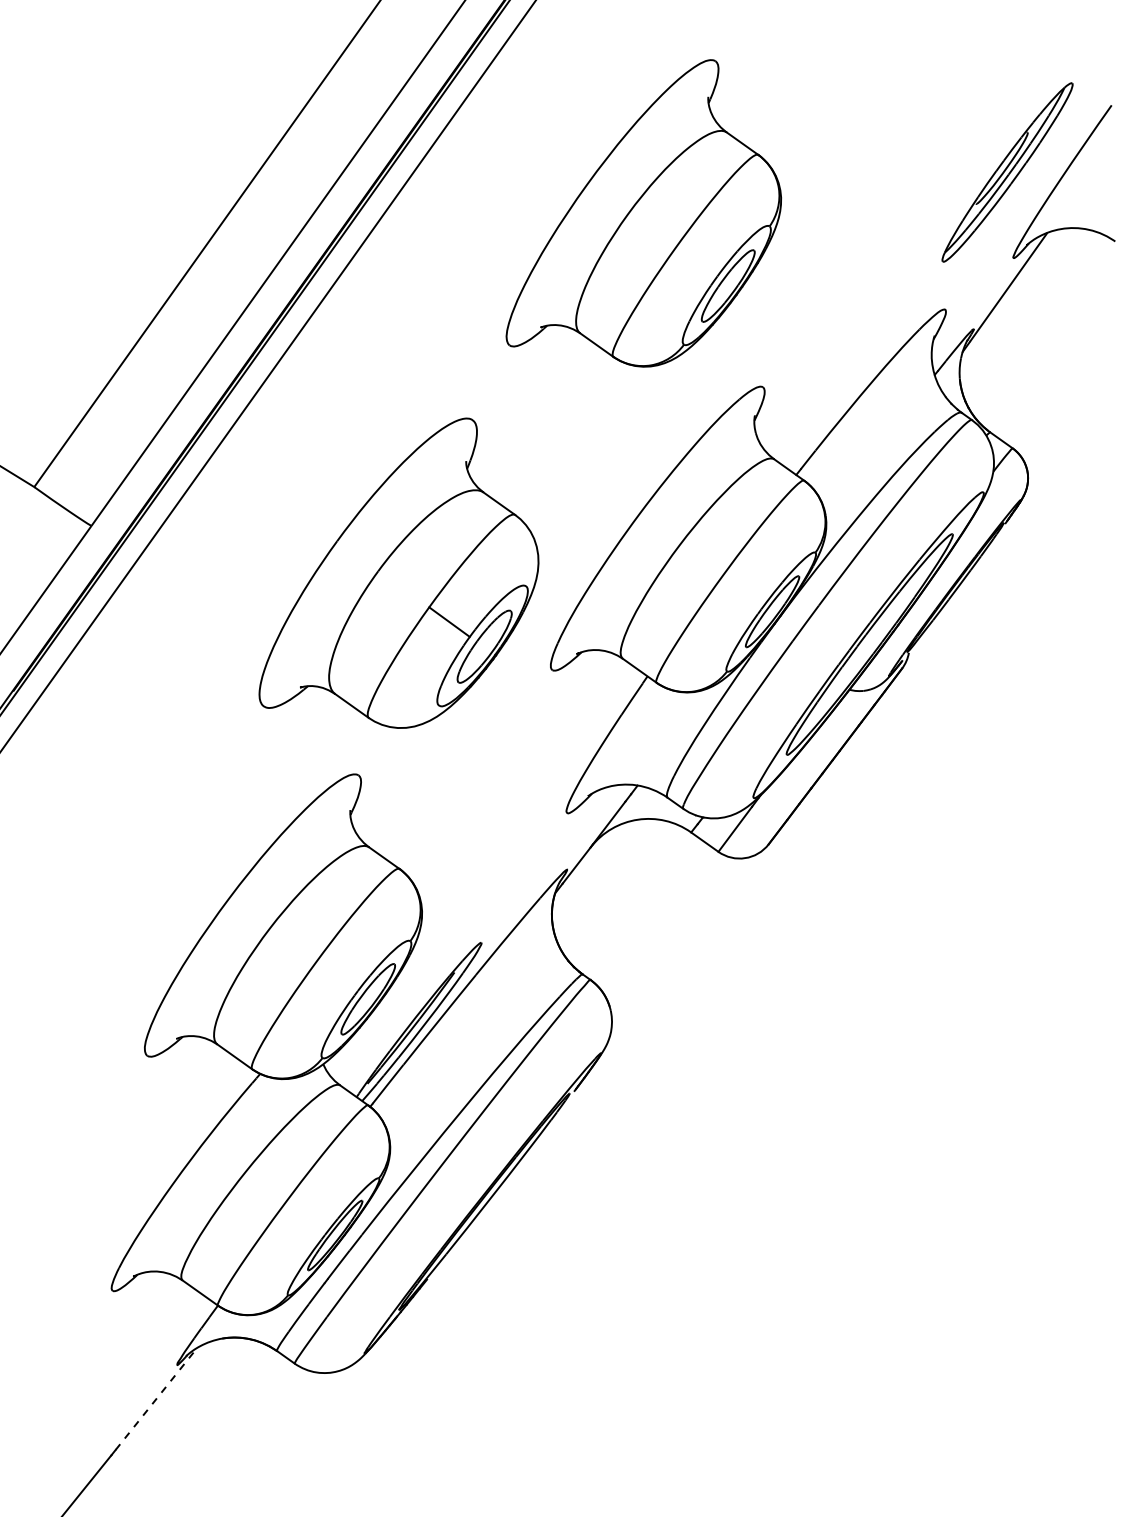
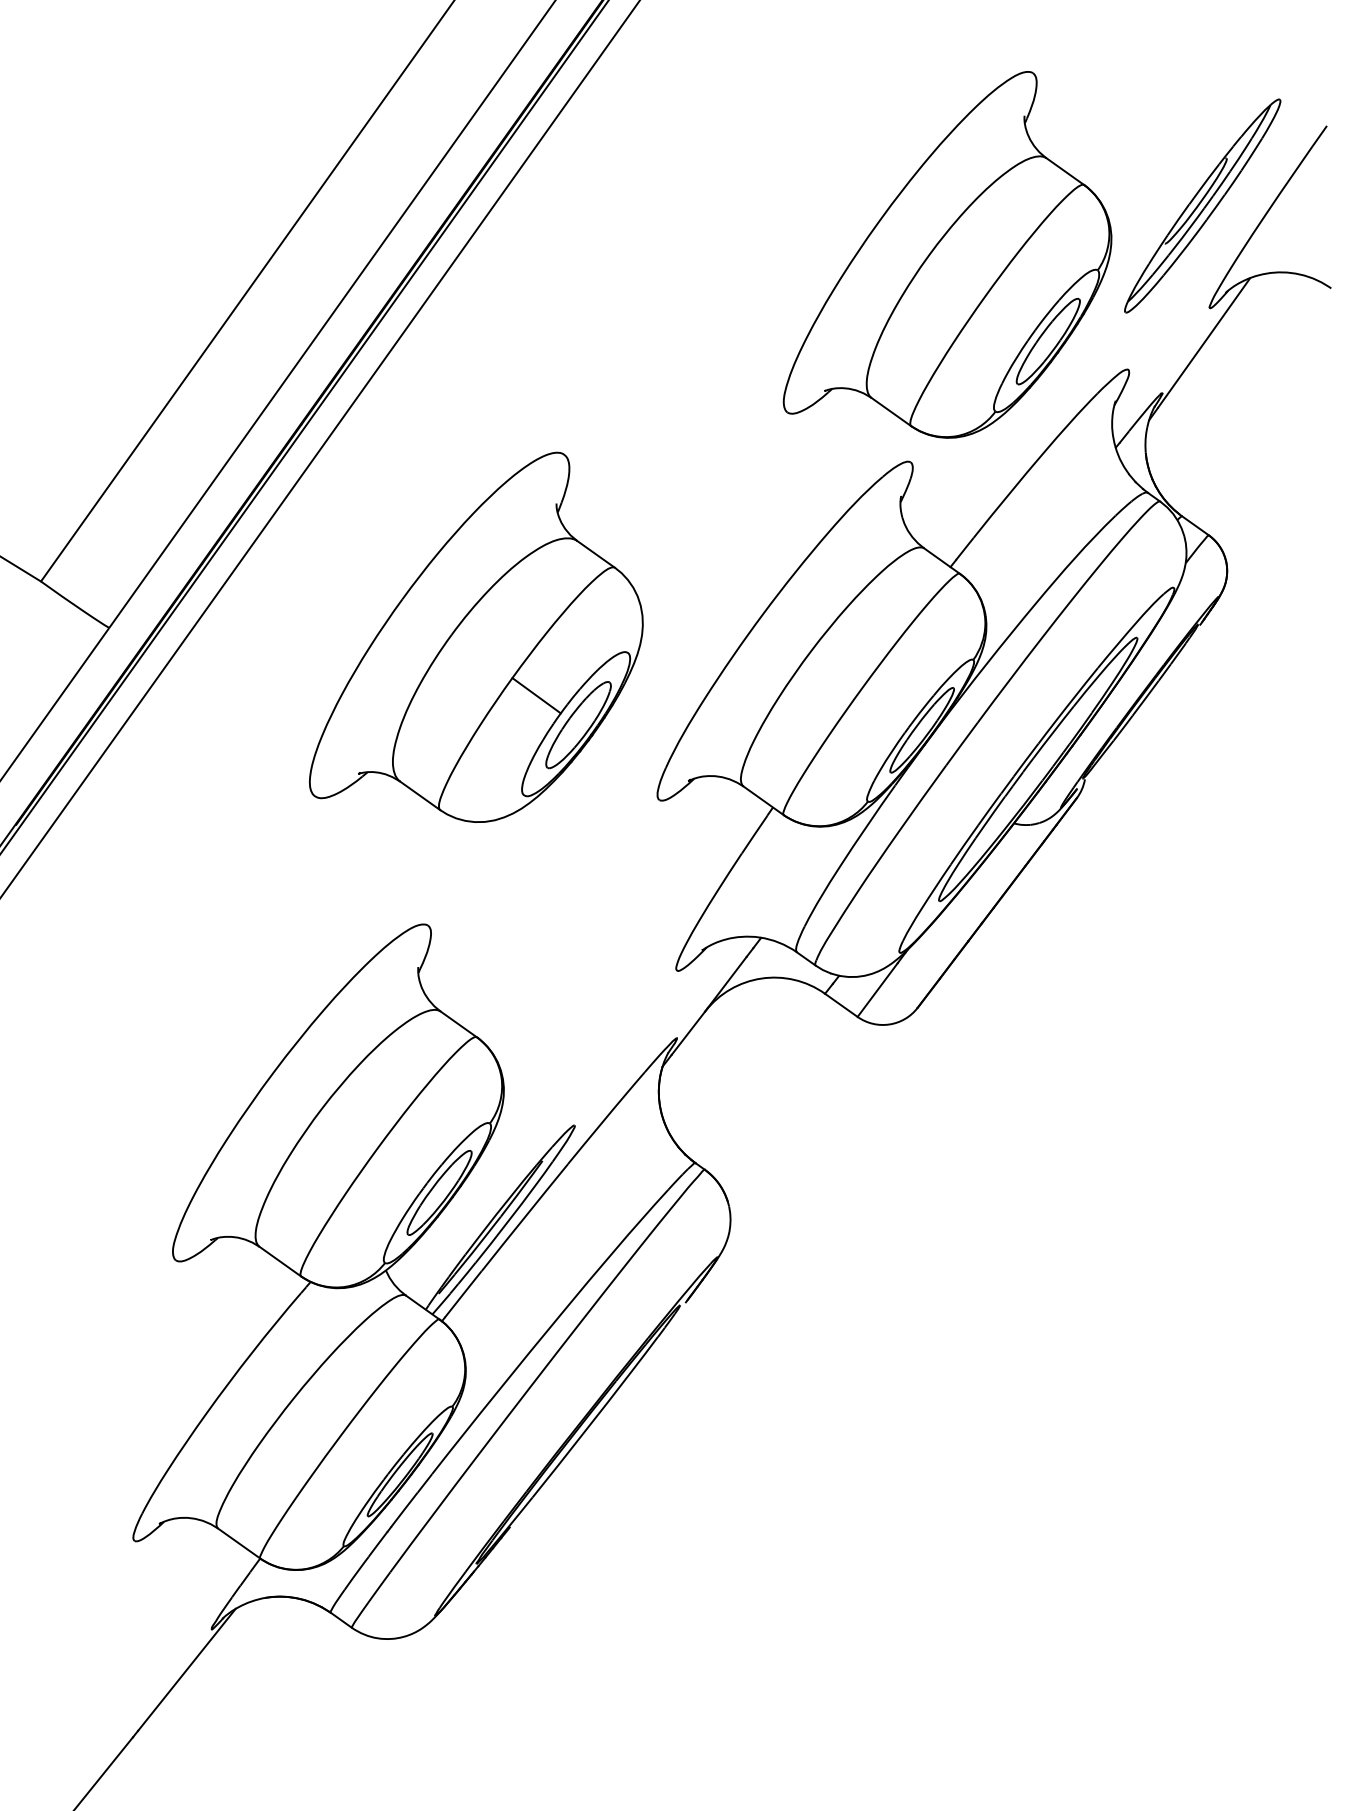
part: (643, 213) -> (947, 254), moved
part: (398, 572) -> (475, 636), moved
line: (157, 1398) -> (187, 1669), dashed -> solid

